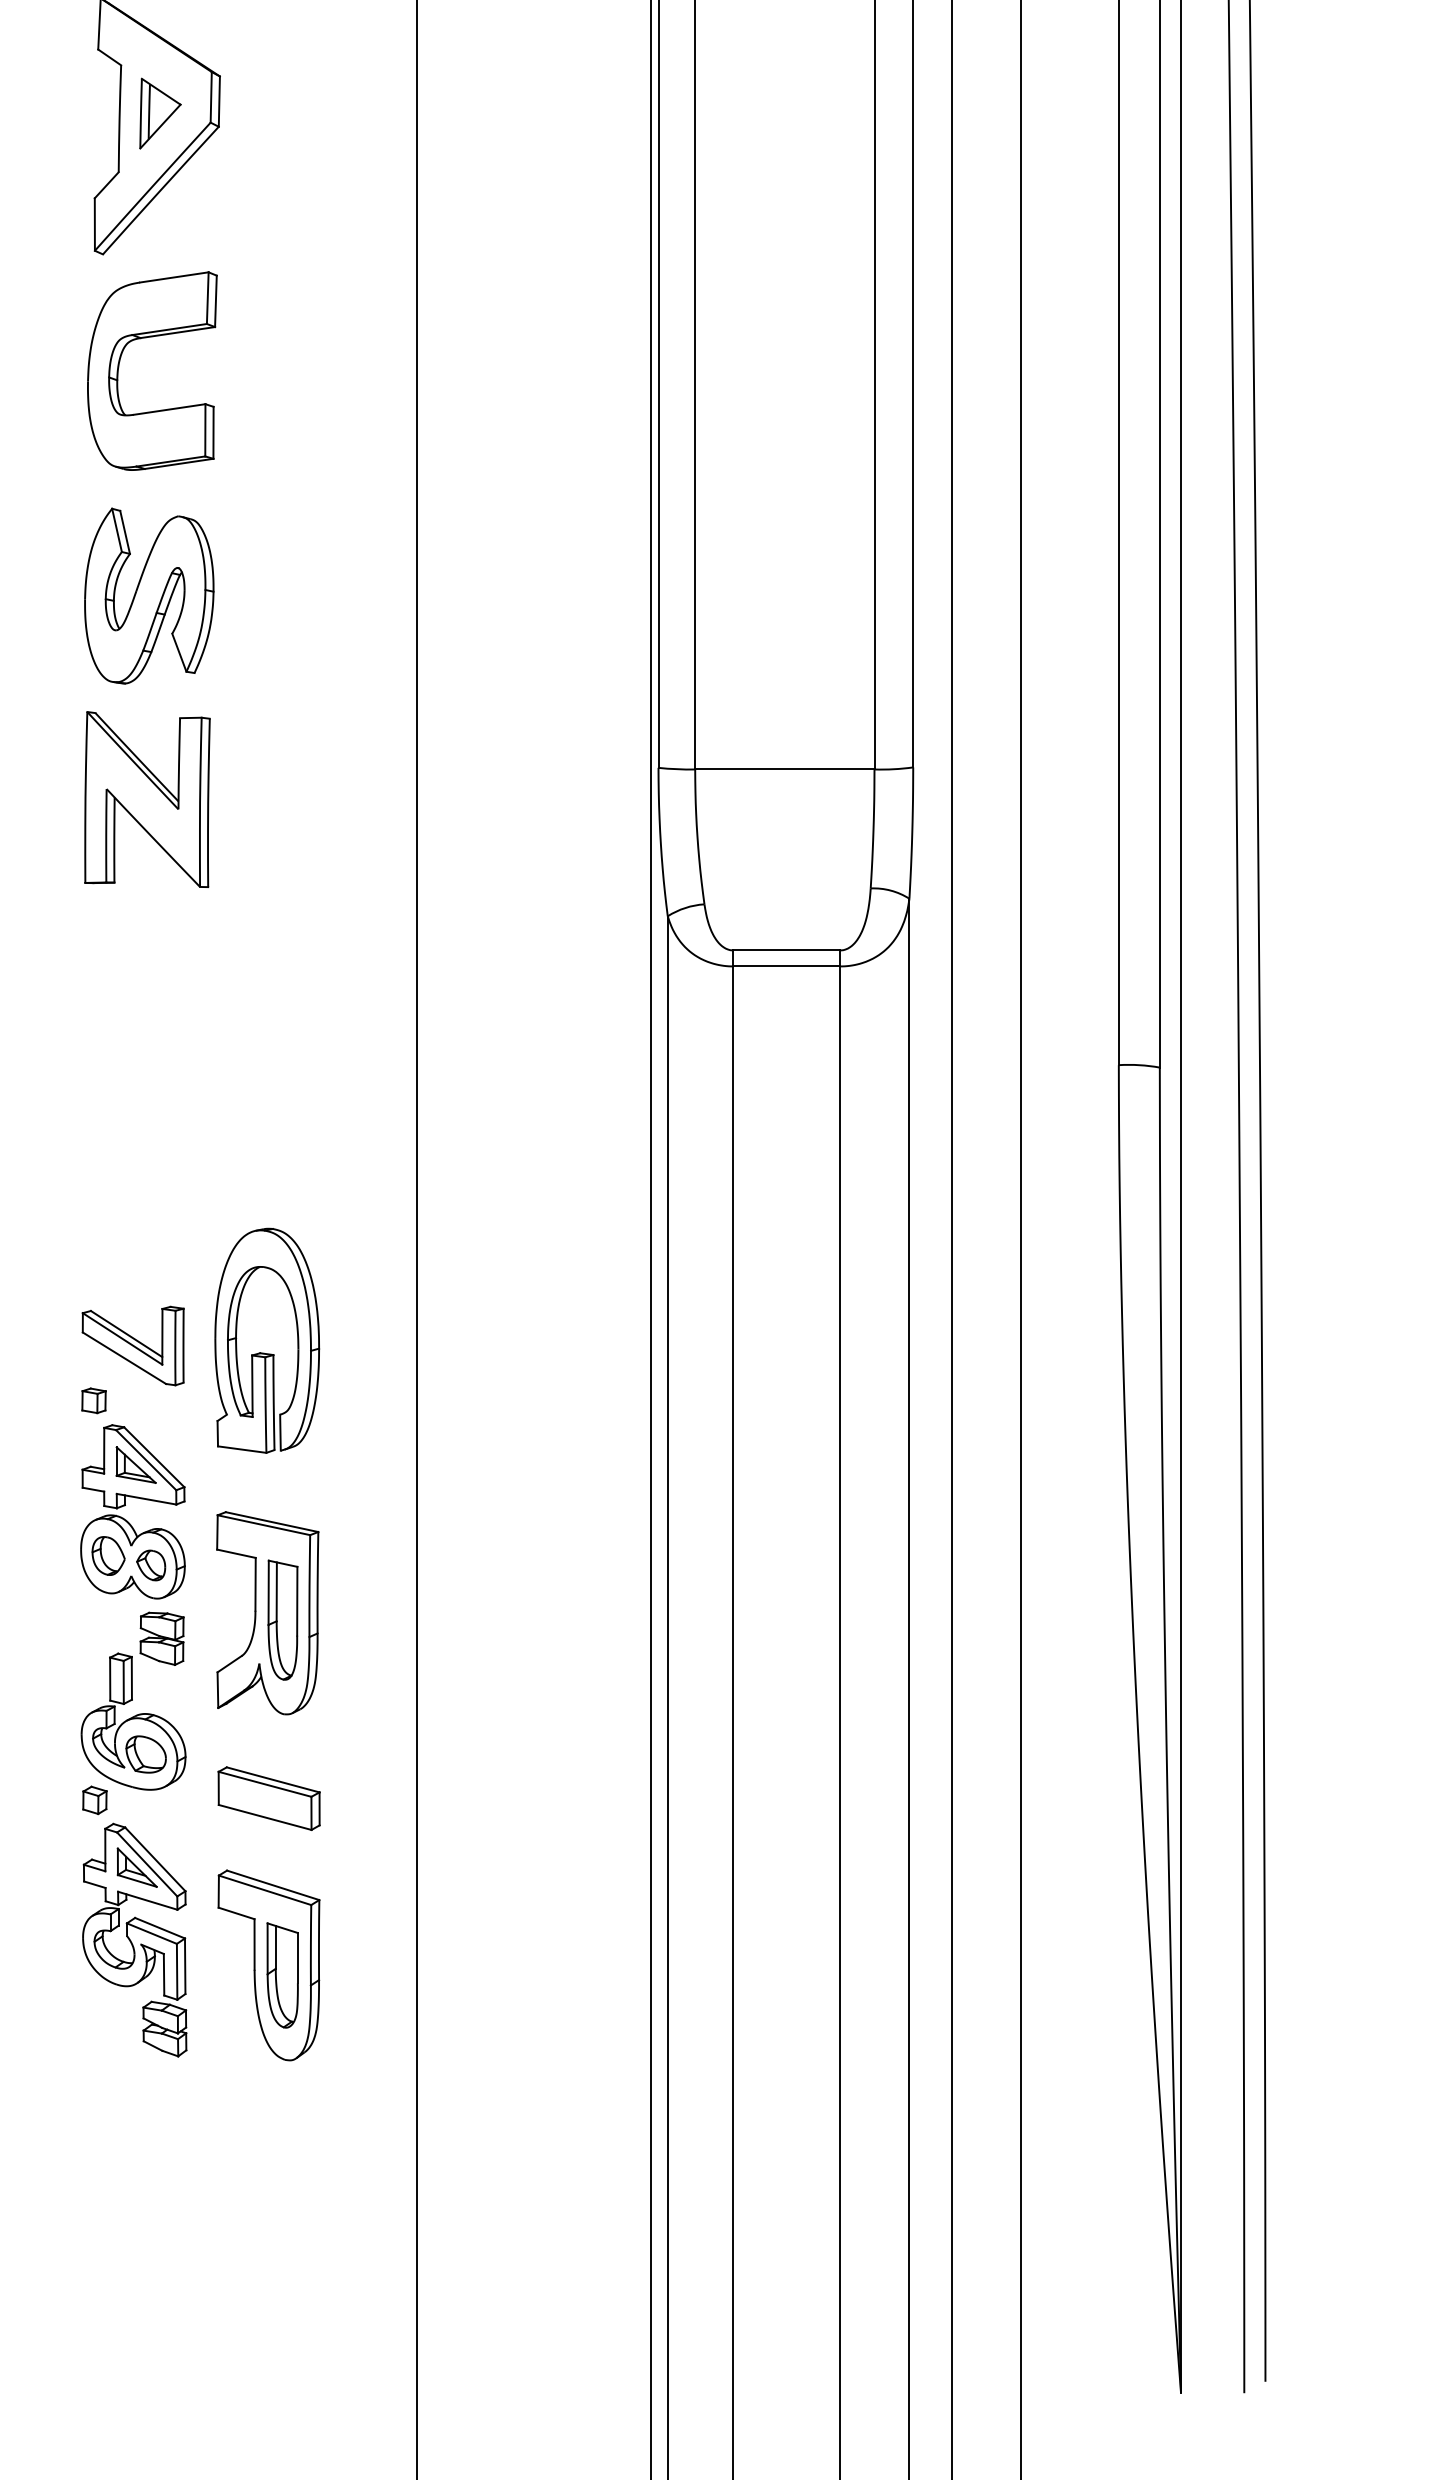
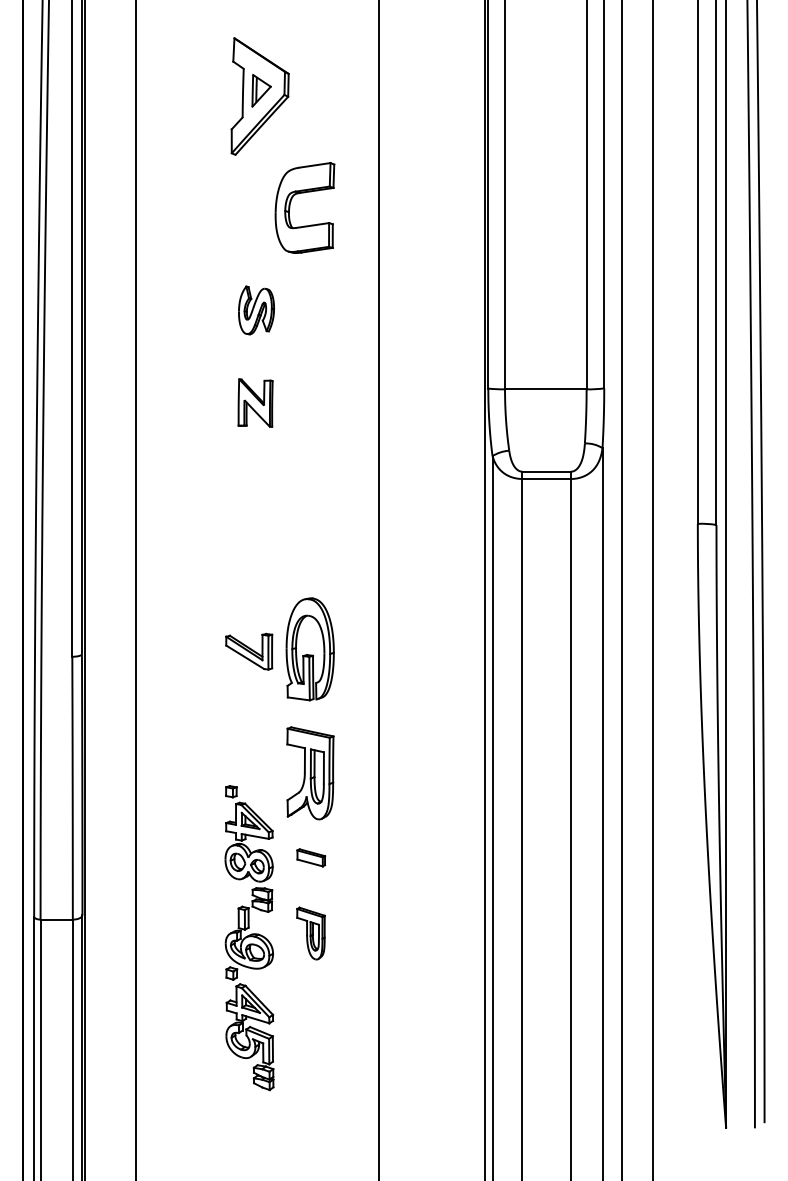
part: (122, 358) -> (291, 202), moved
part: (149, 596) -> (256, 310), size x0.6
part: (146, 798) -> (255, 402), size x0.6
part: (133, 1723) -> (249, 938), moved
part: (270, 1798) -> (311, 857), size x0.6
part: (267, 1965) -> (310, 933), size x0.6

